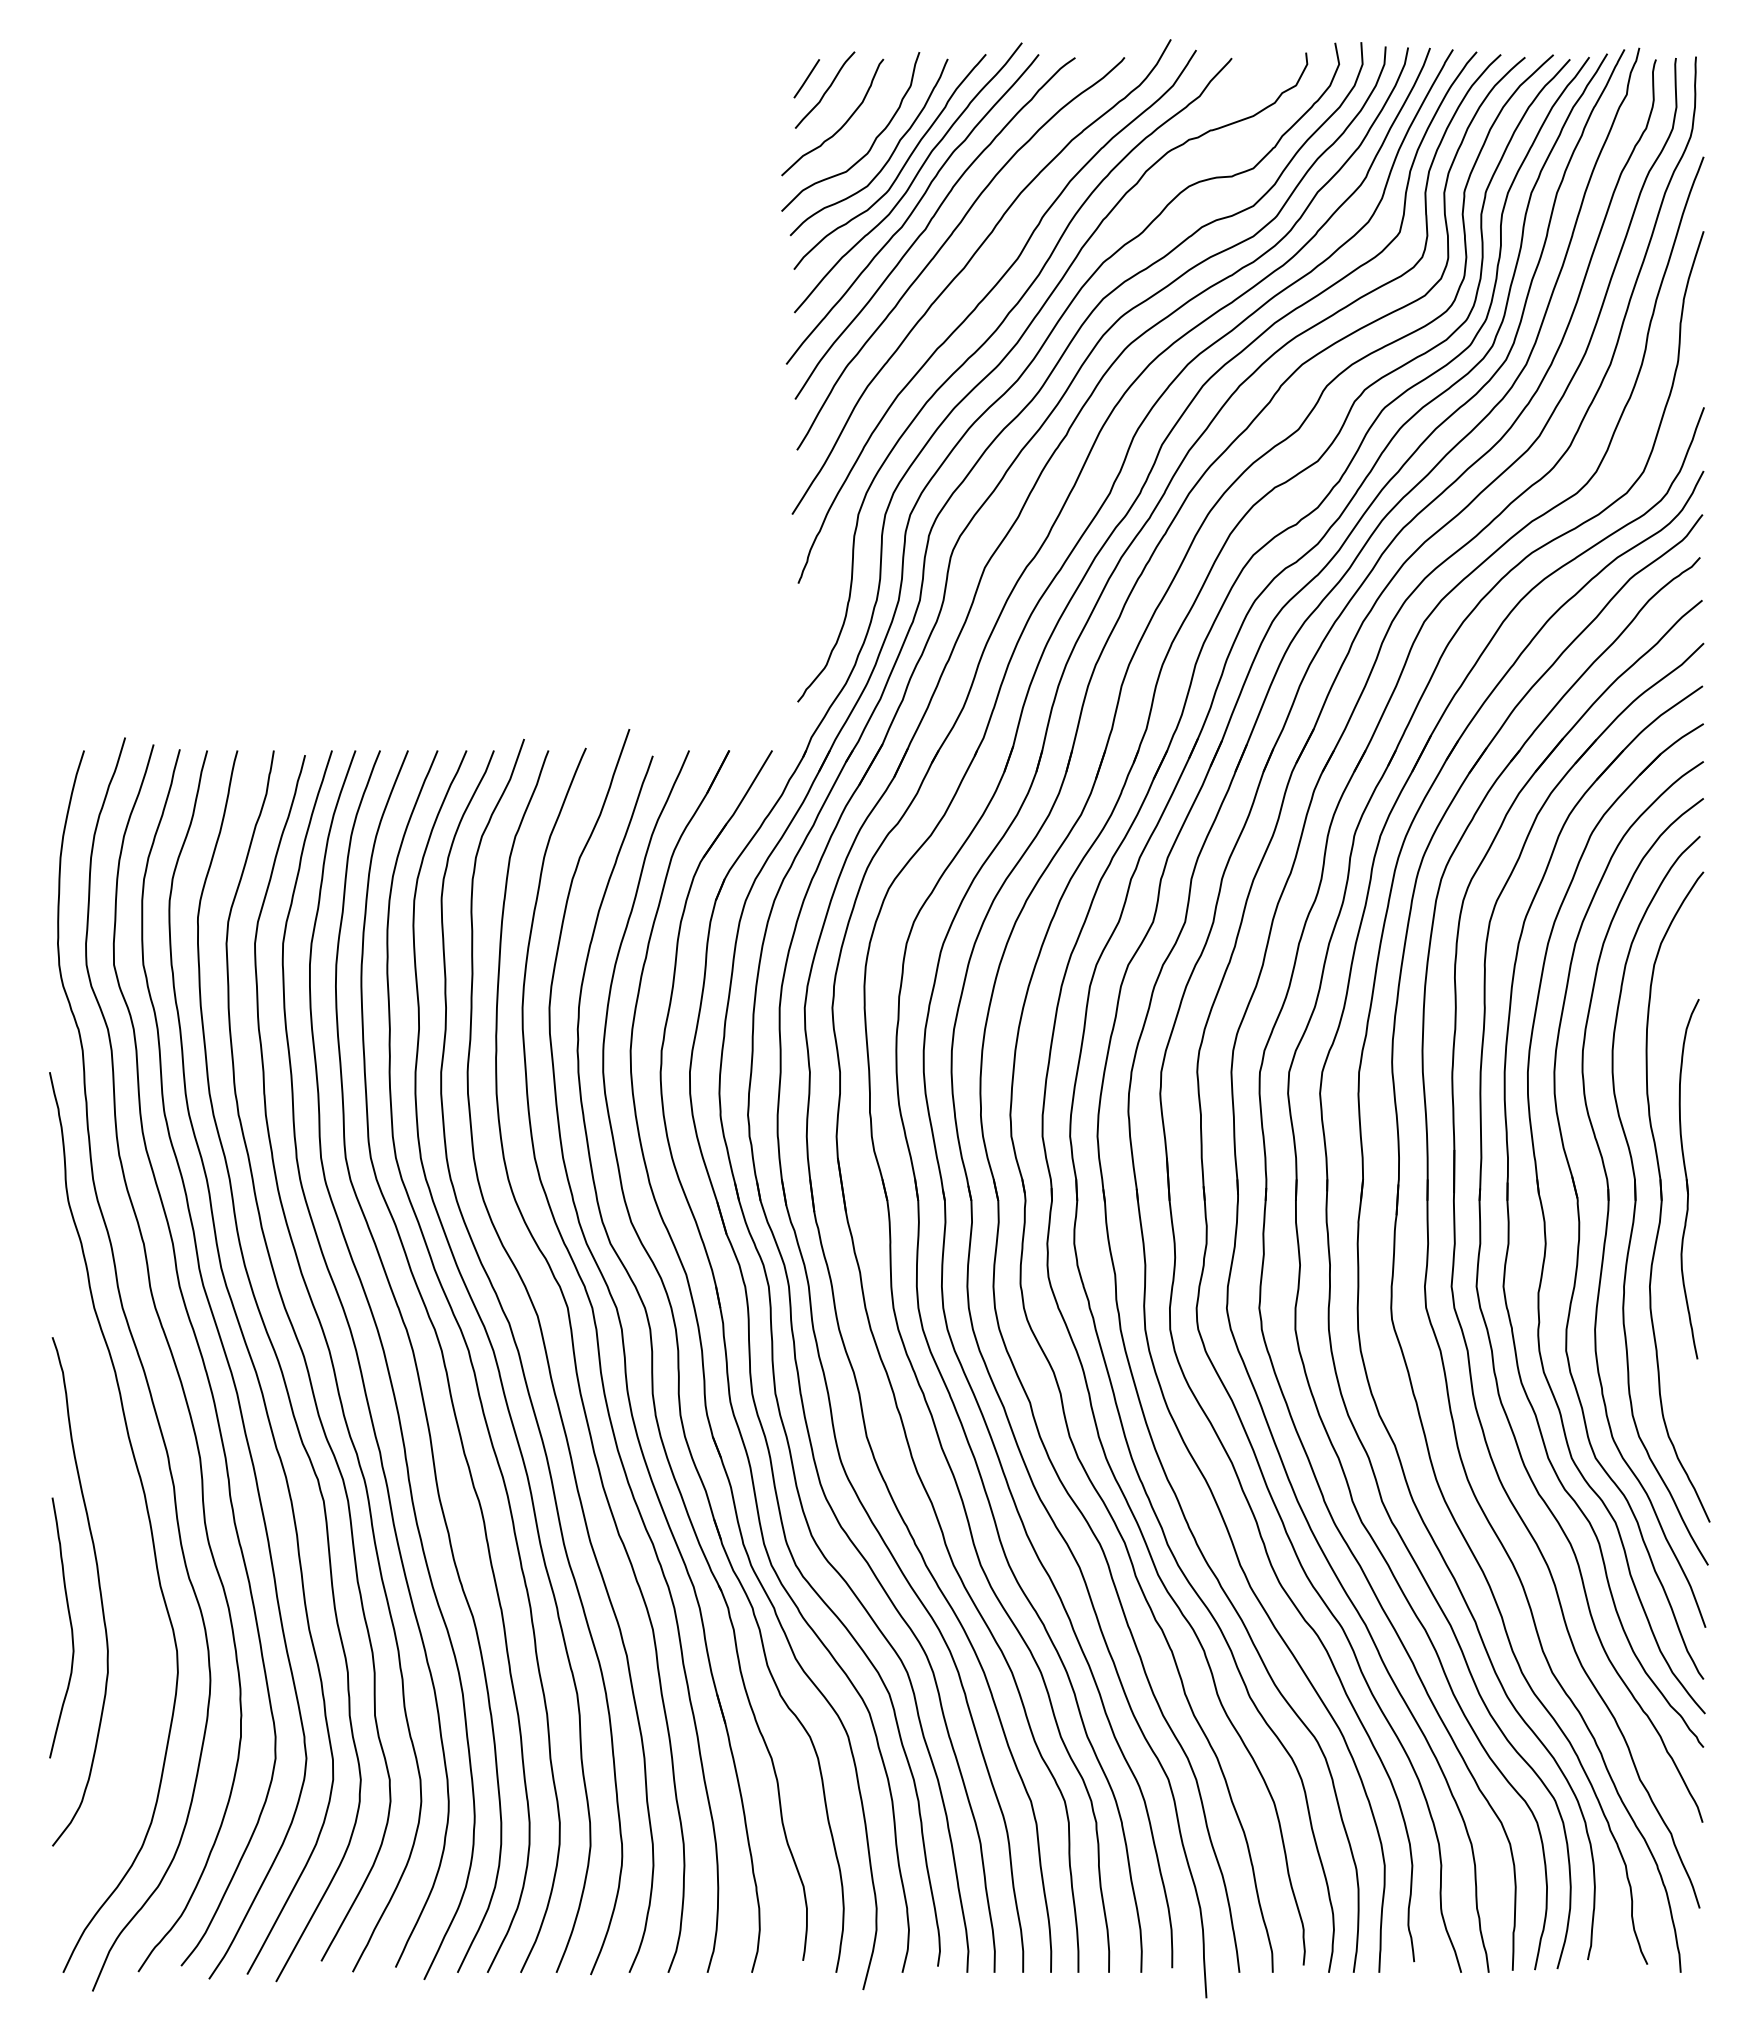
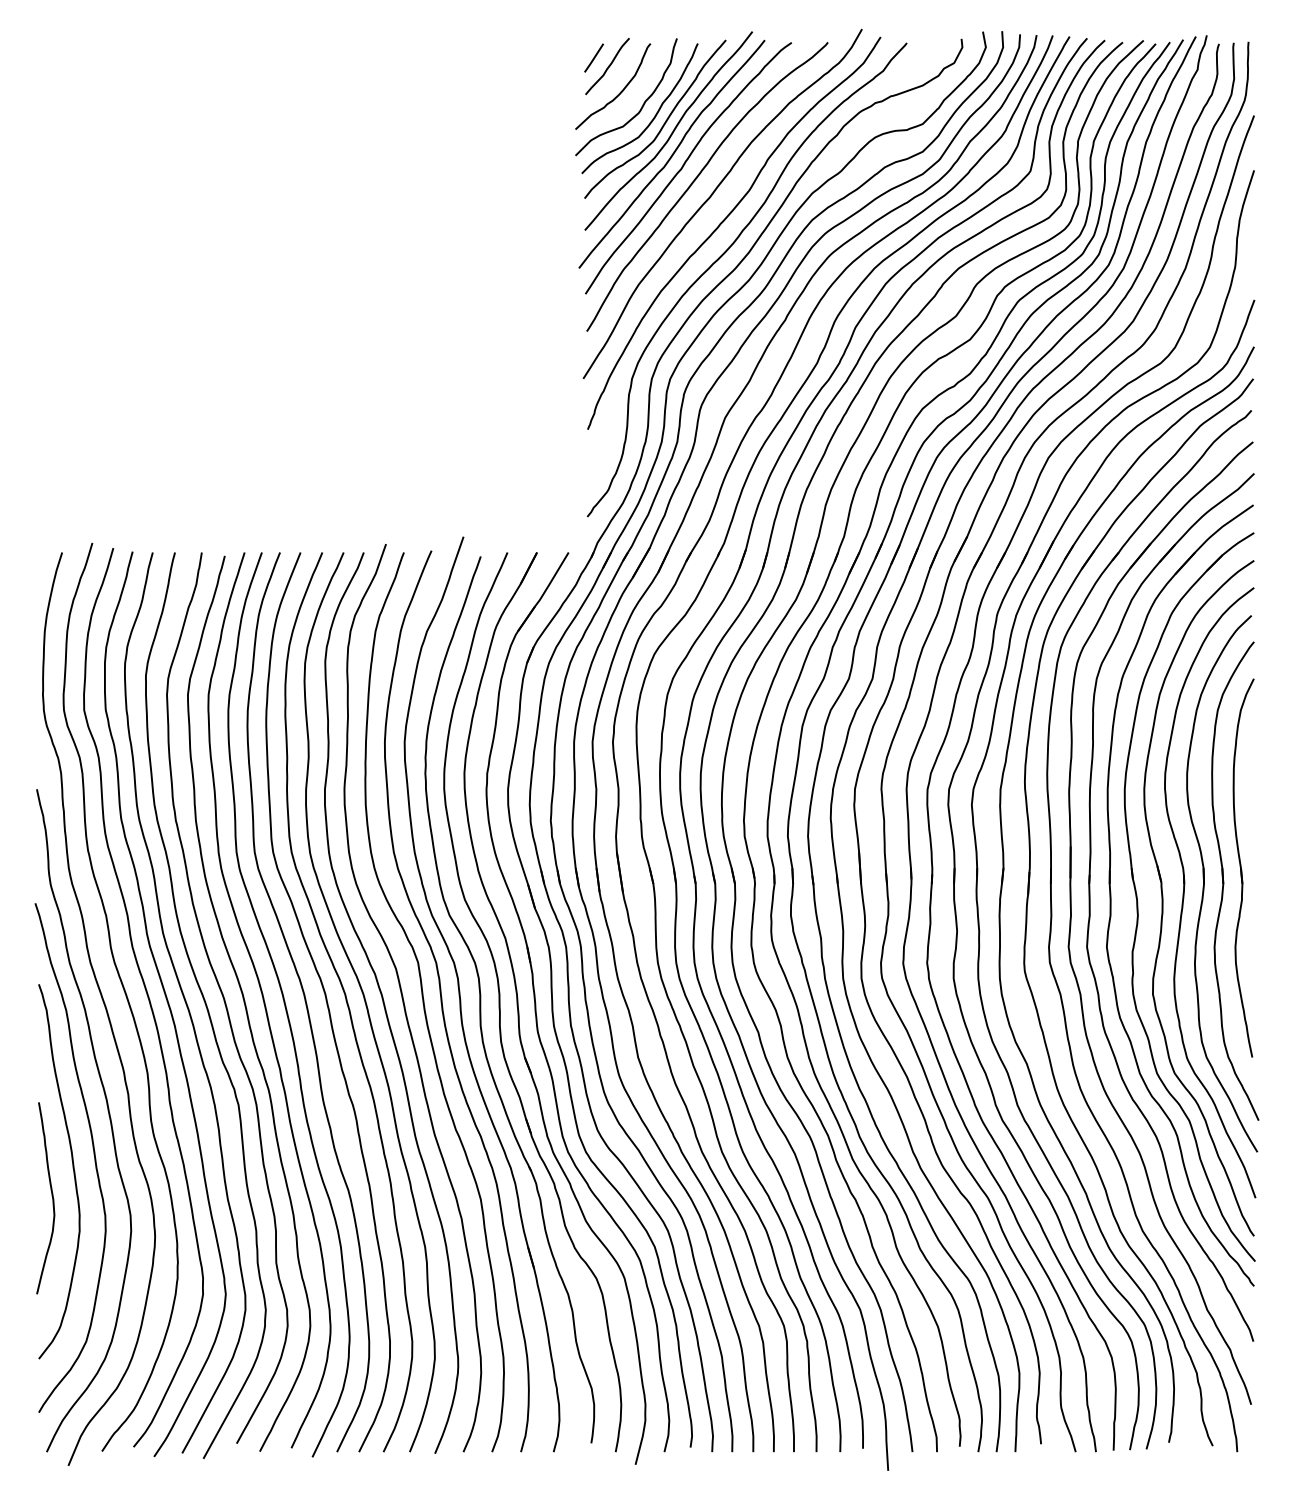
part: (1688, 1178) -> (1243, 867), size x1.43
curve: (127, 1572) -> (94, 1157), added

